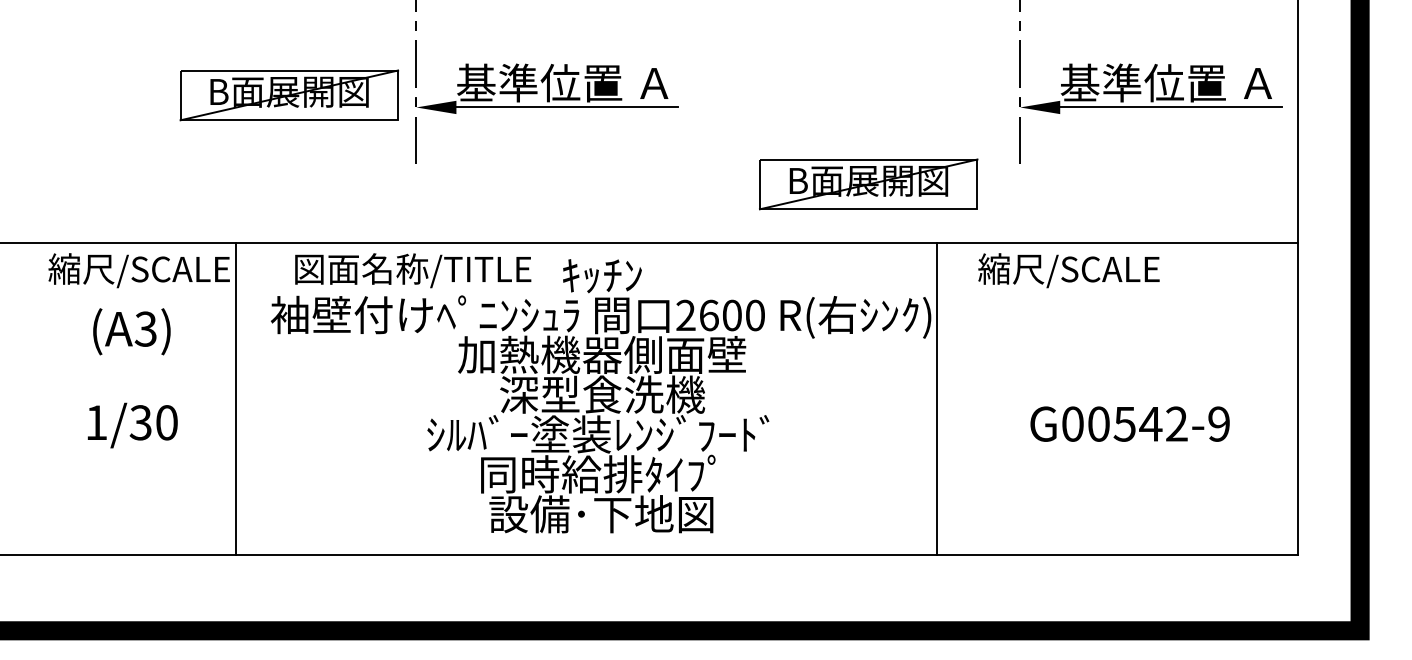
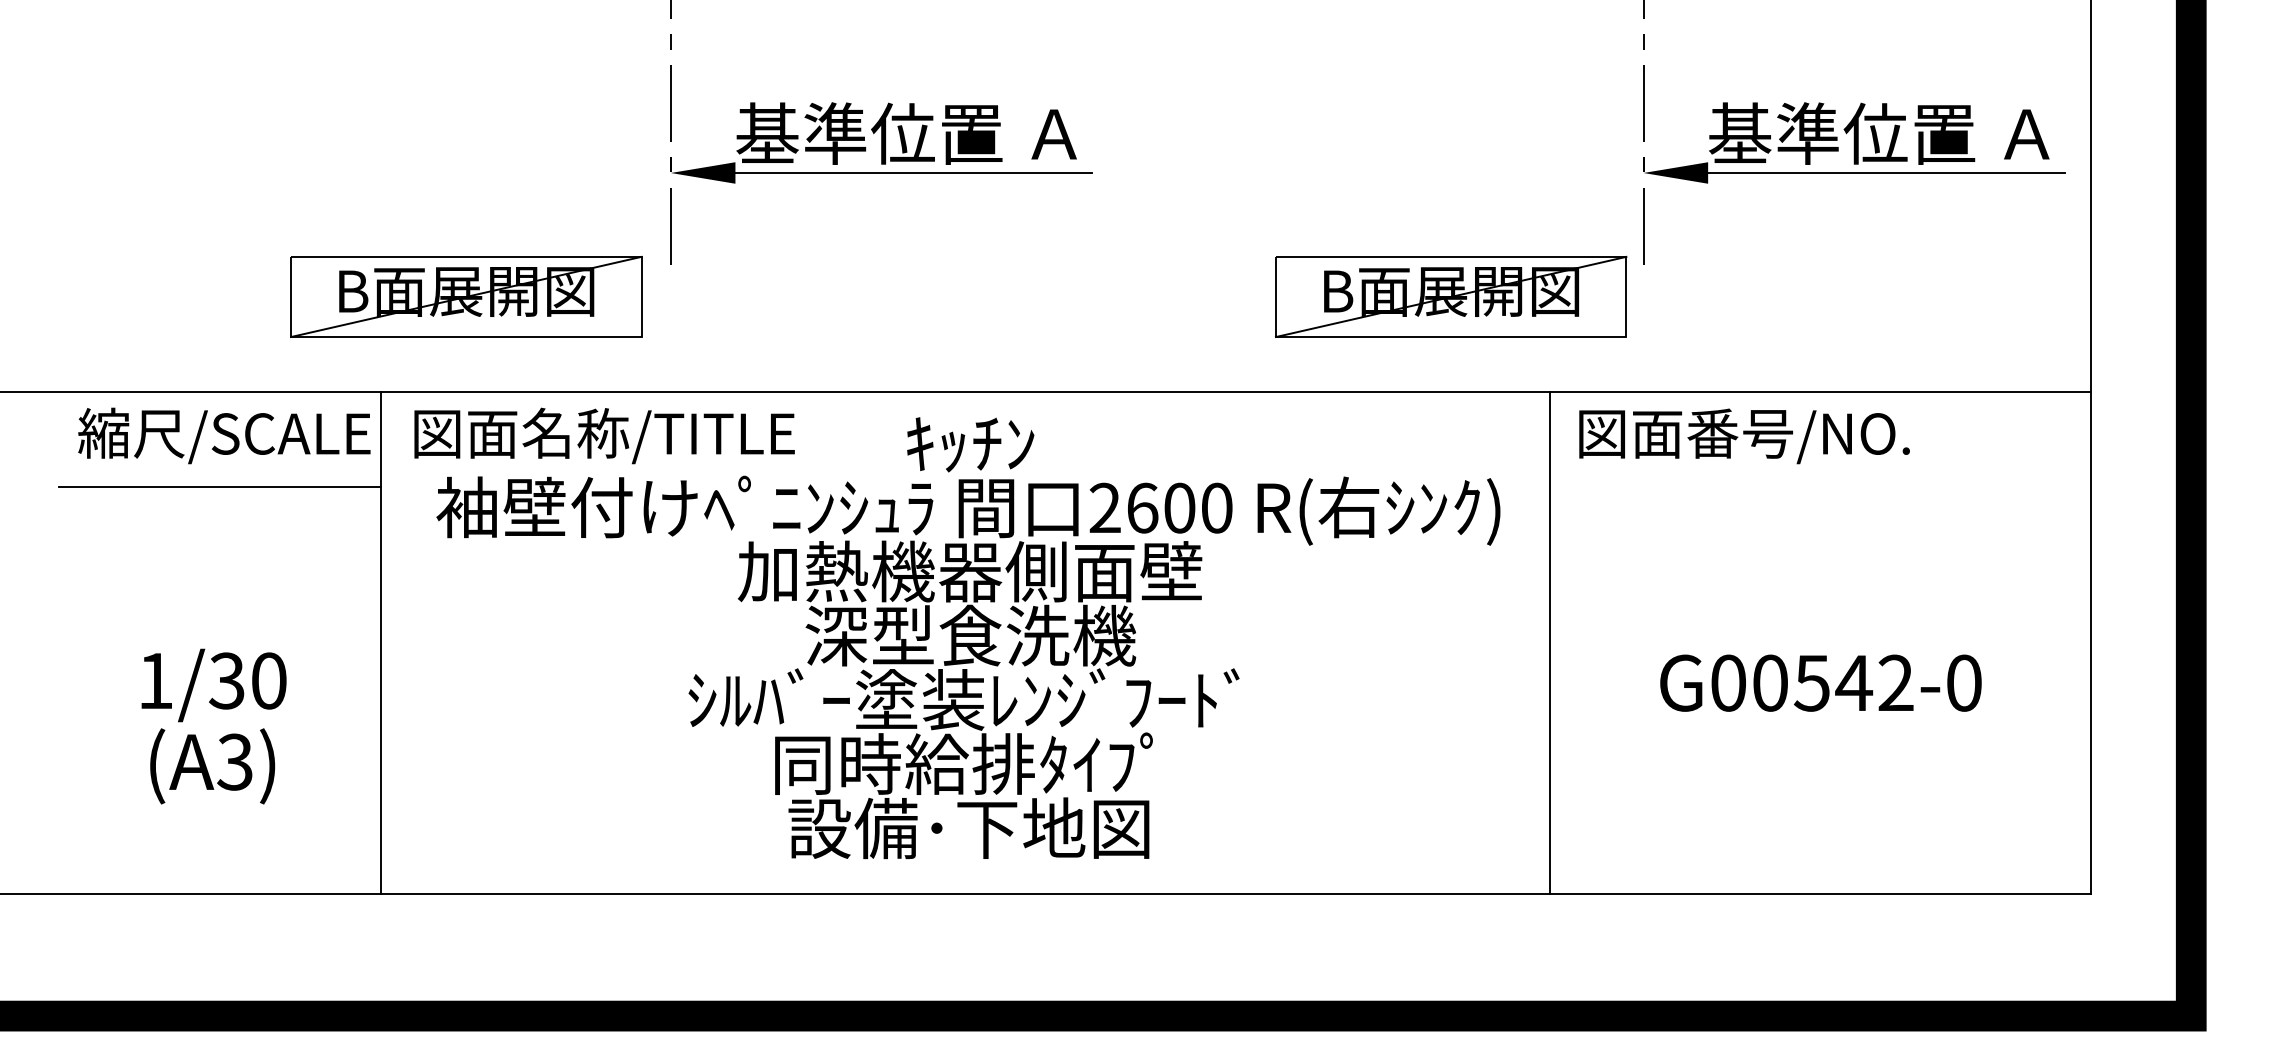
part: (288, 95) -> (464, 297), moved
part: (868, 184) -> (1450, 297), moved
text: (413, 270) -> (605, 435), moved
text: (1081, 270) -> (1742, 435), 縮尺/SCALE -> 図面番号/NO.
line: (136, 302) -> (220, 487), added
text: (131, 331) -> (211, 765), moved
line: (937, 399) -> (1550, 643), moved
text: (1218, 423) -> (1963, 682), G00542-9 -> G00542-0

